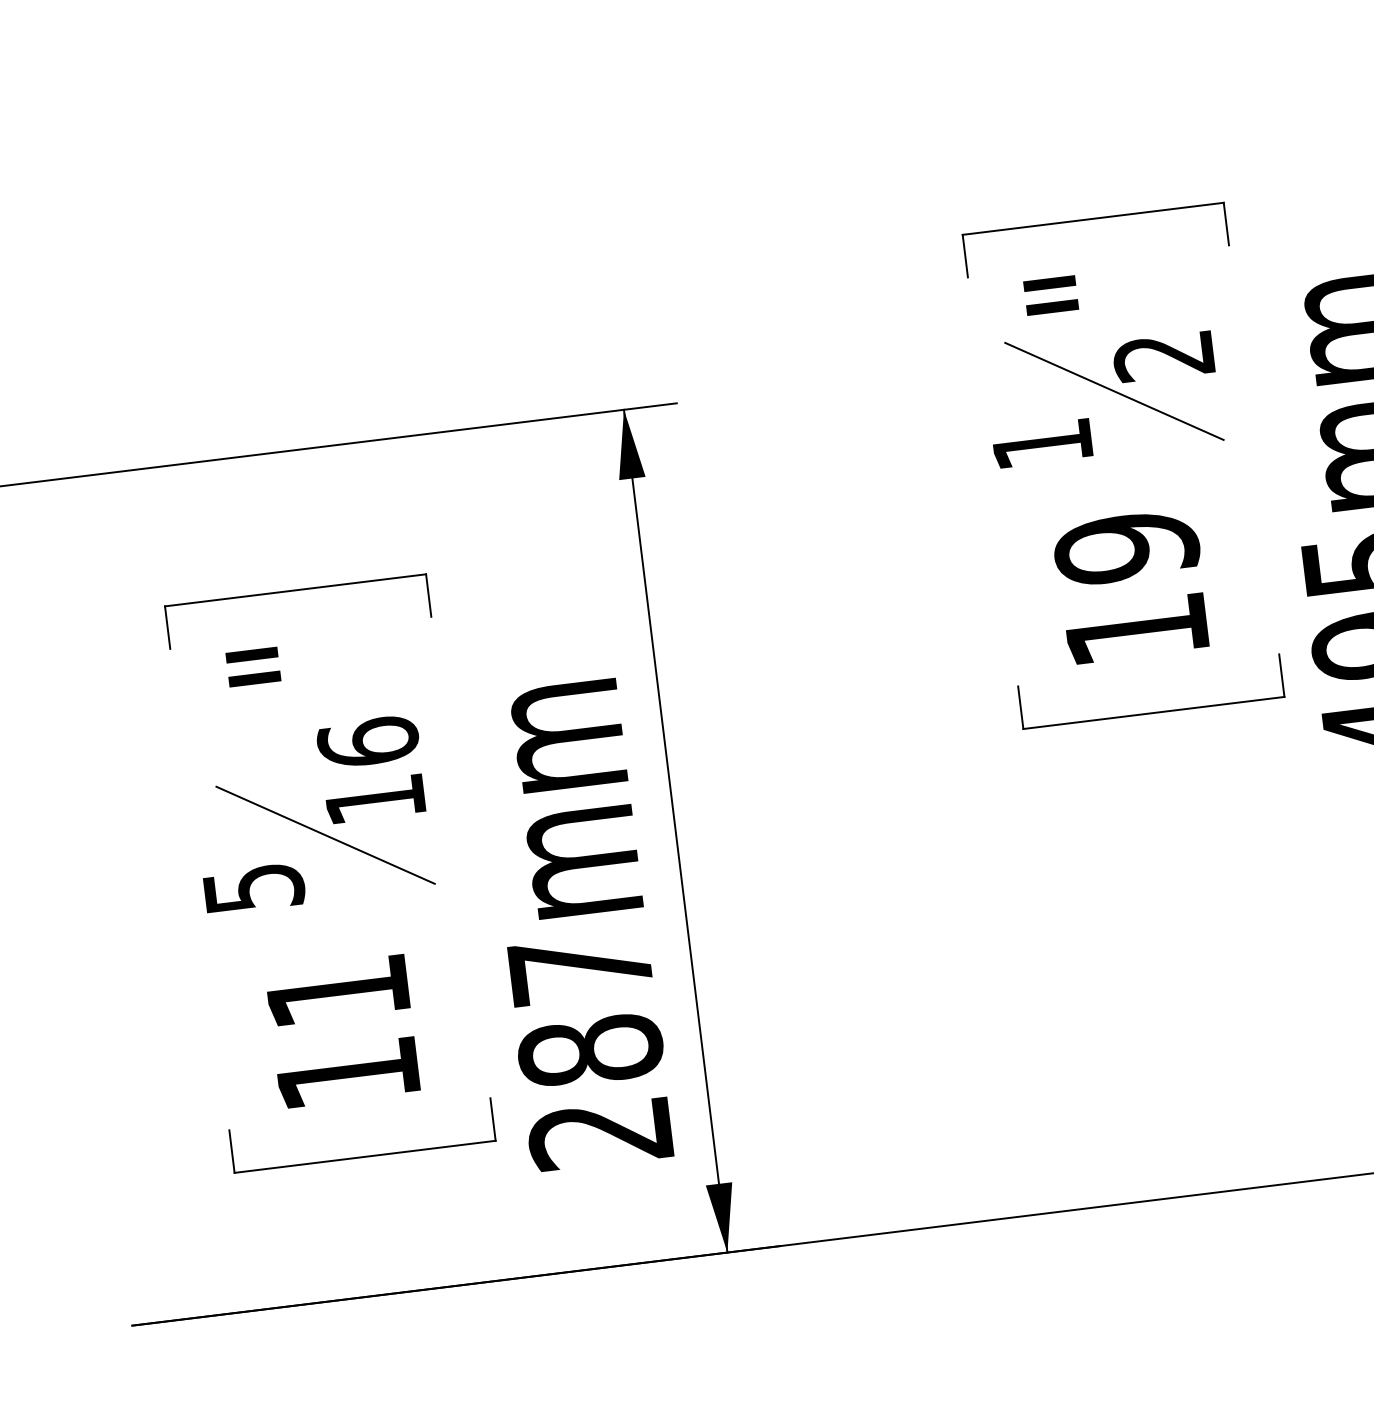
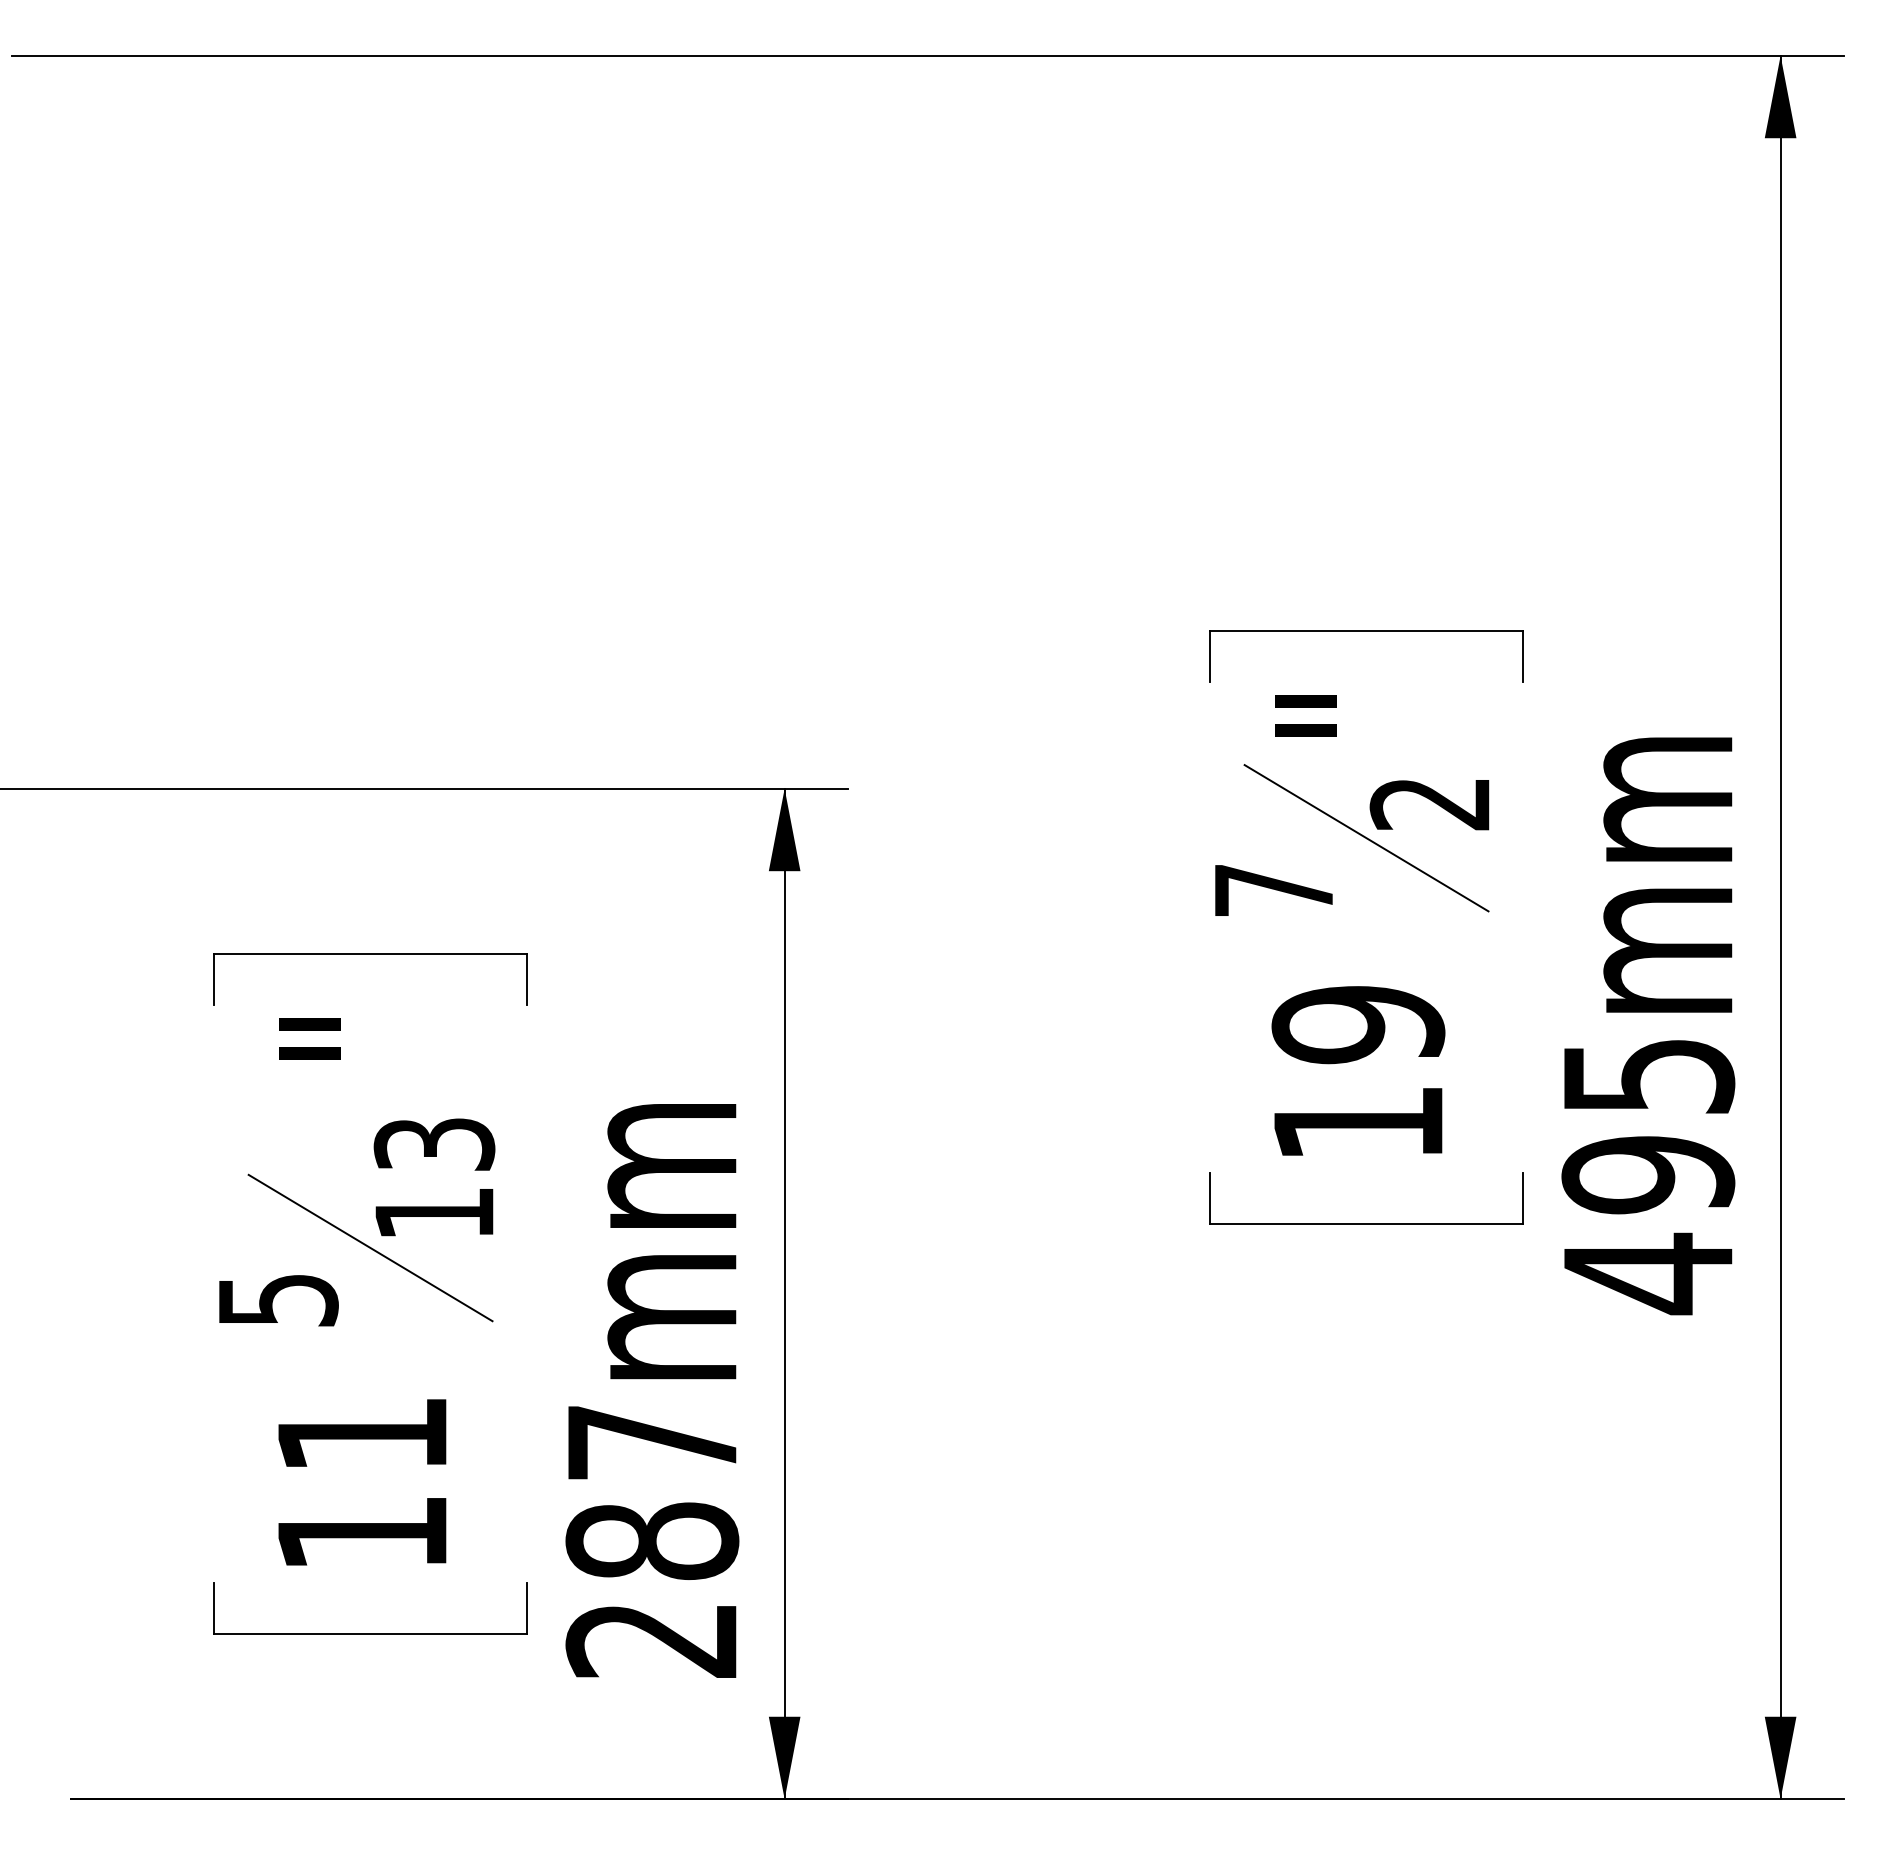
text: (1042, 444) -> (1273, 890), 1 -> 7
text: (368, 741) -> (434, 1143), 16 -> 13

